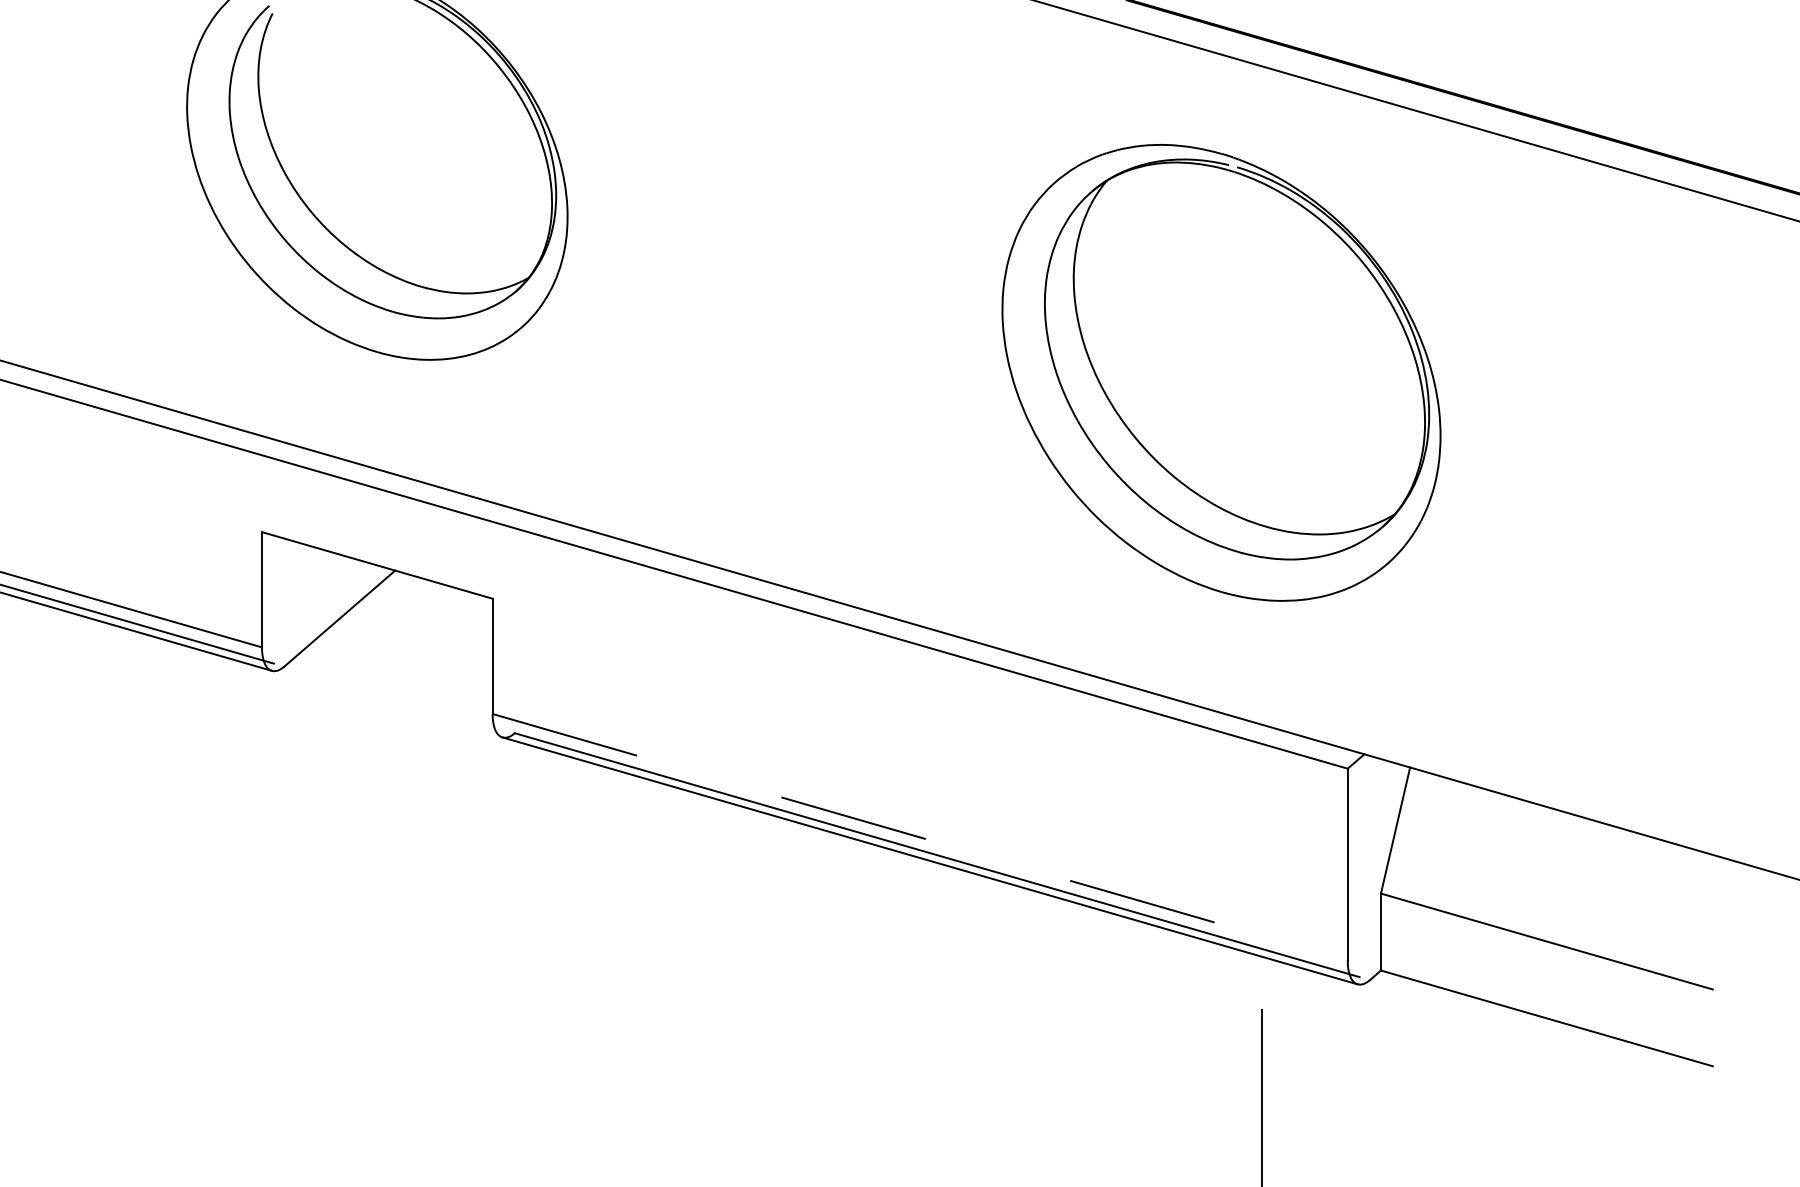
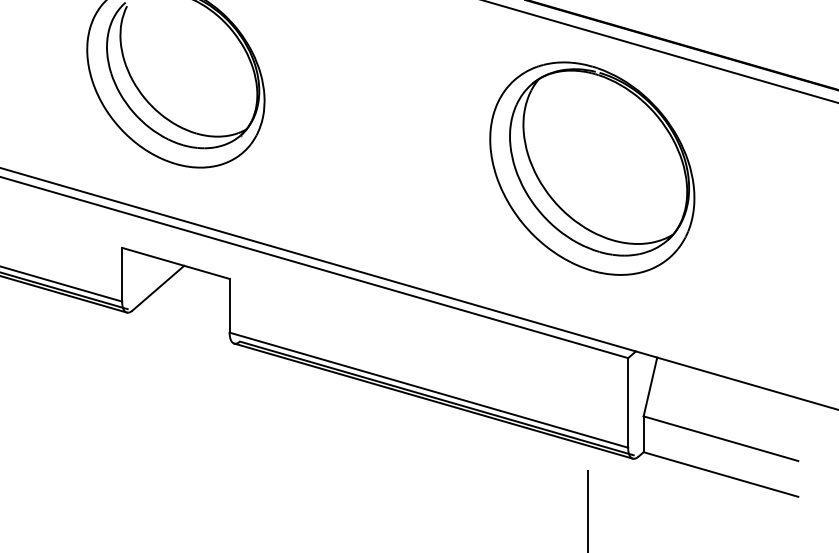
part: (1221, 372) -> (592, 168), moved
line: (921, 838) -> (429, 390), dashed -> solid

